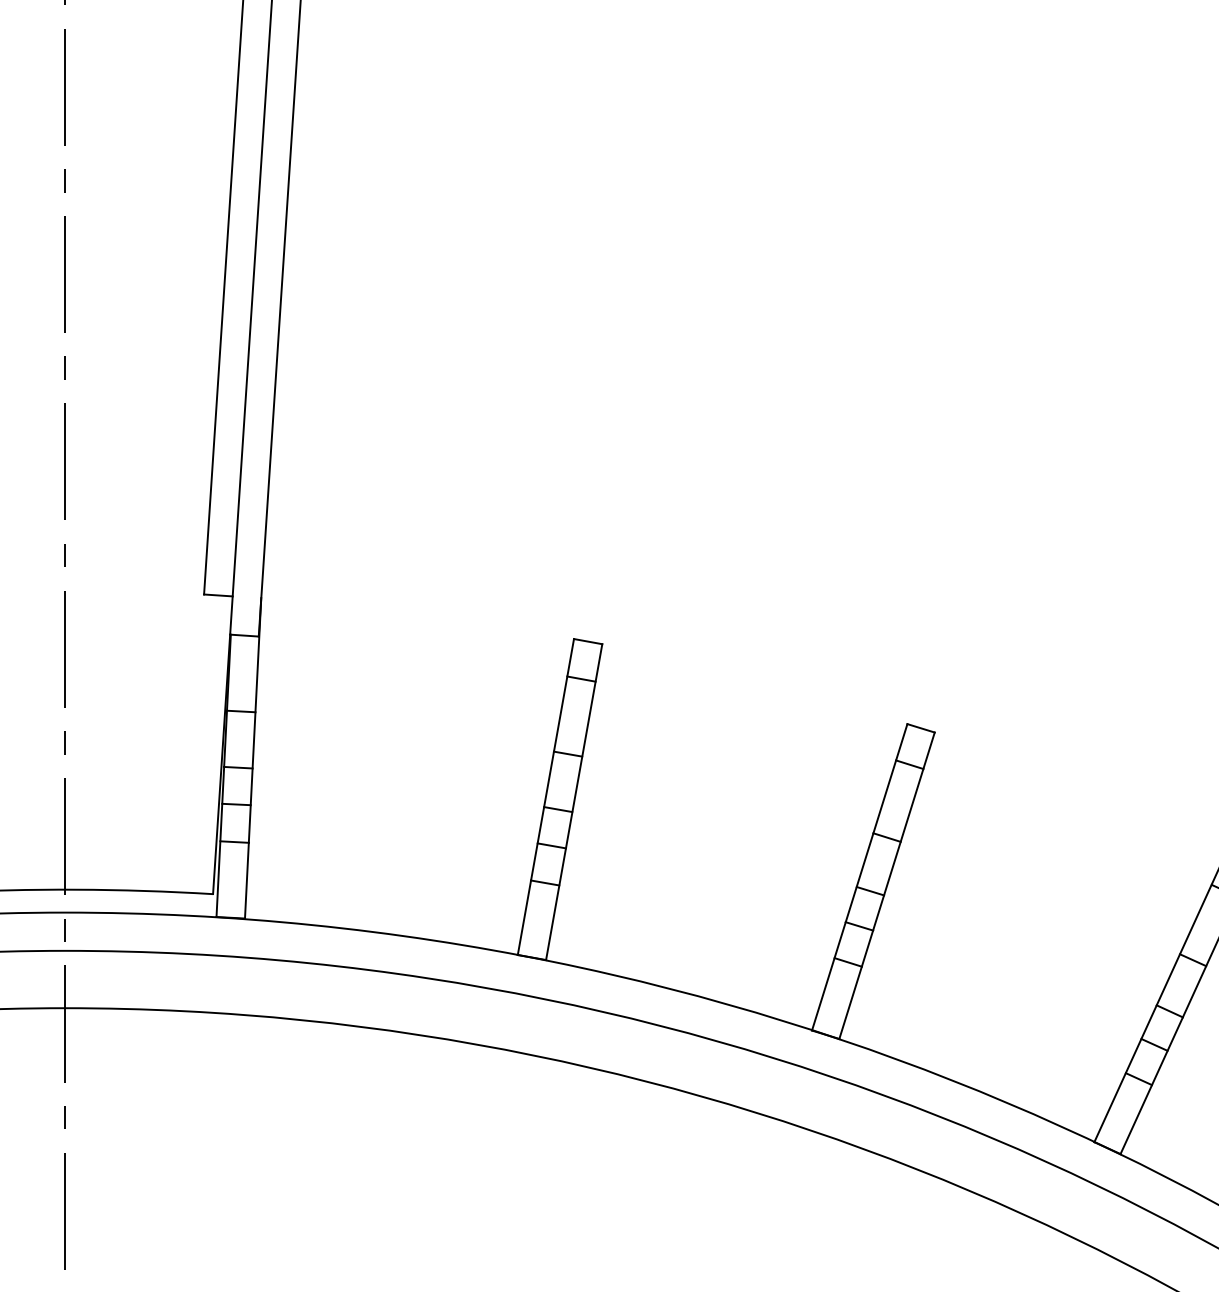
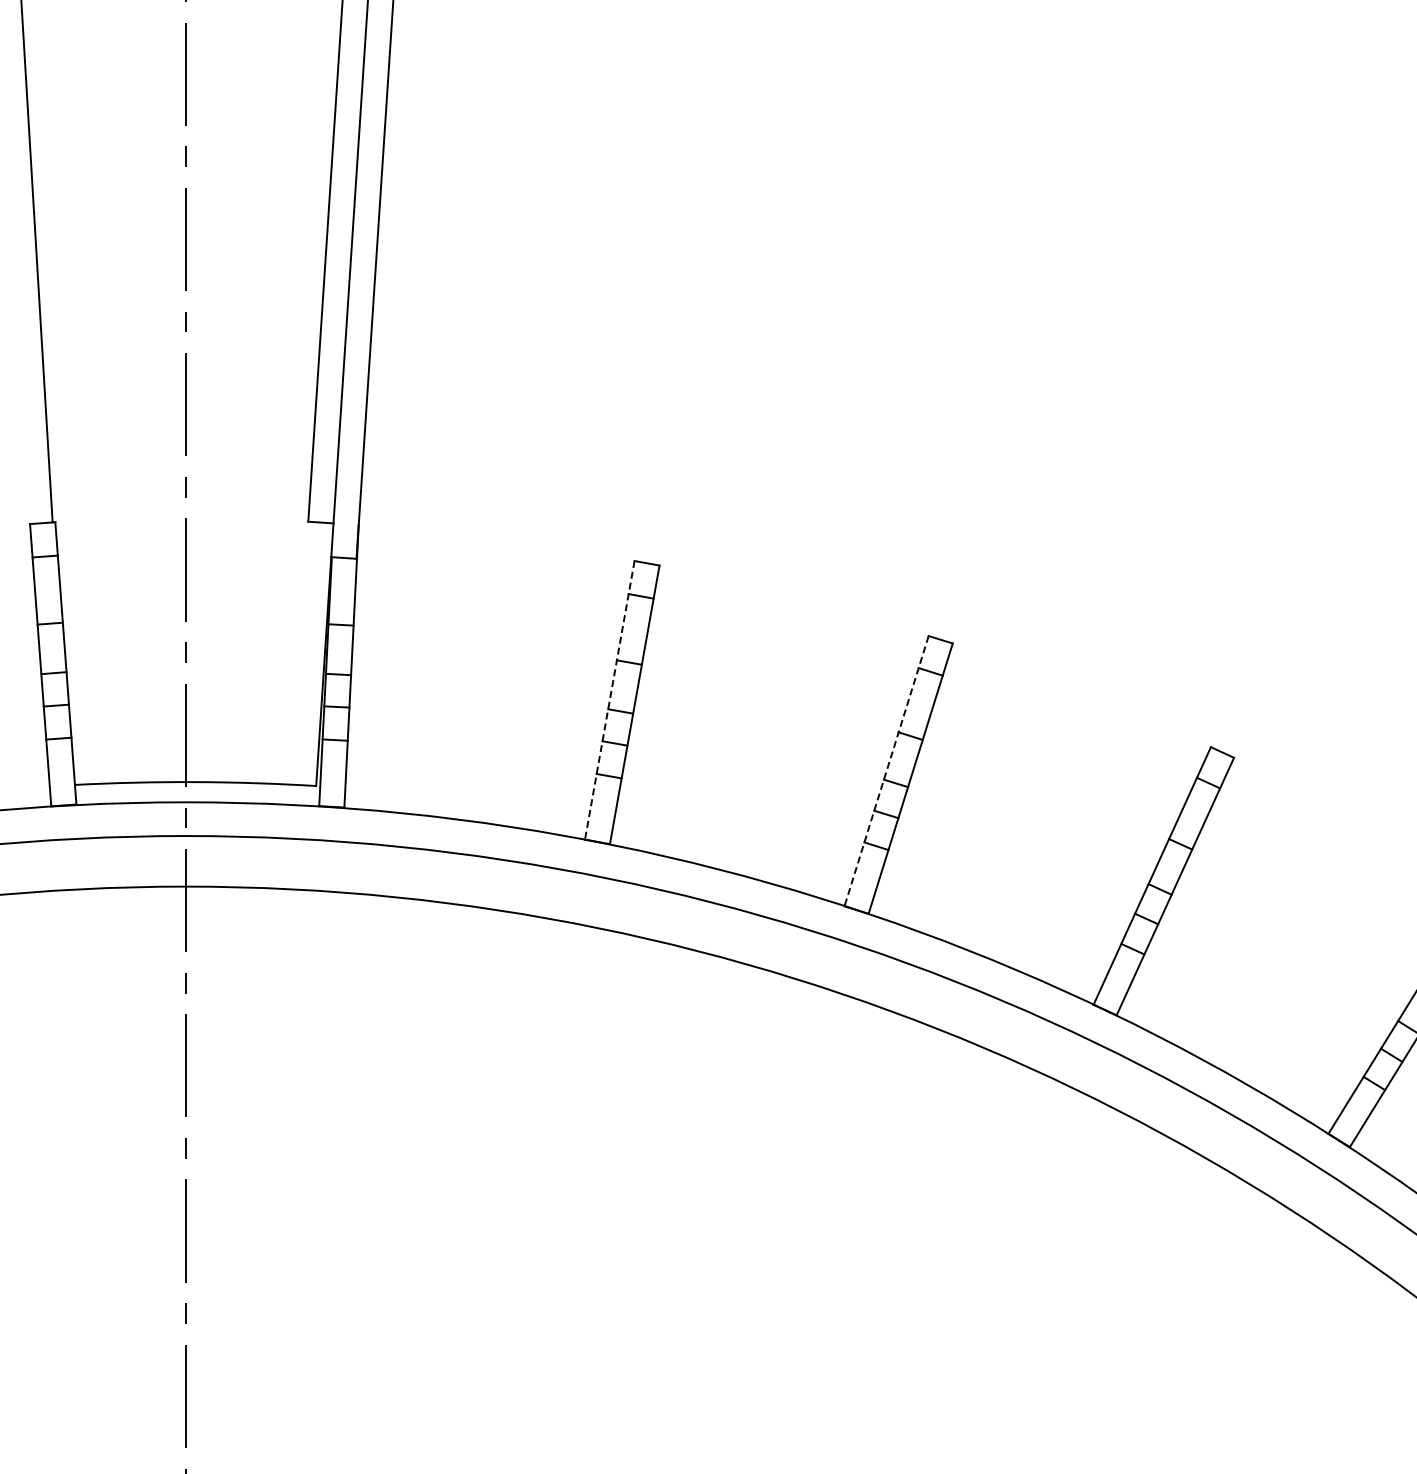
line: (545, 797) -> (609, 700), solid -> dashed
line: (859, 877) -> (886, 771), solid -> dashed

